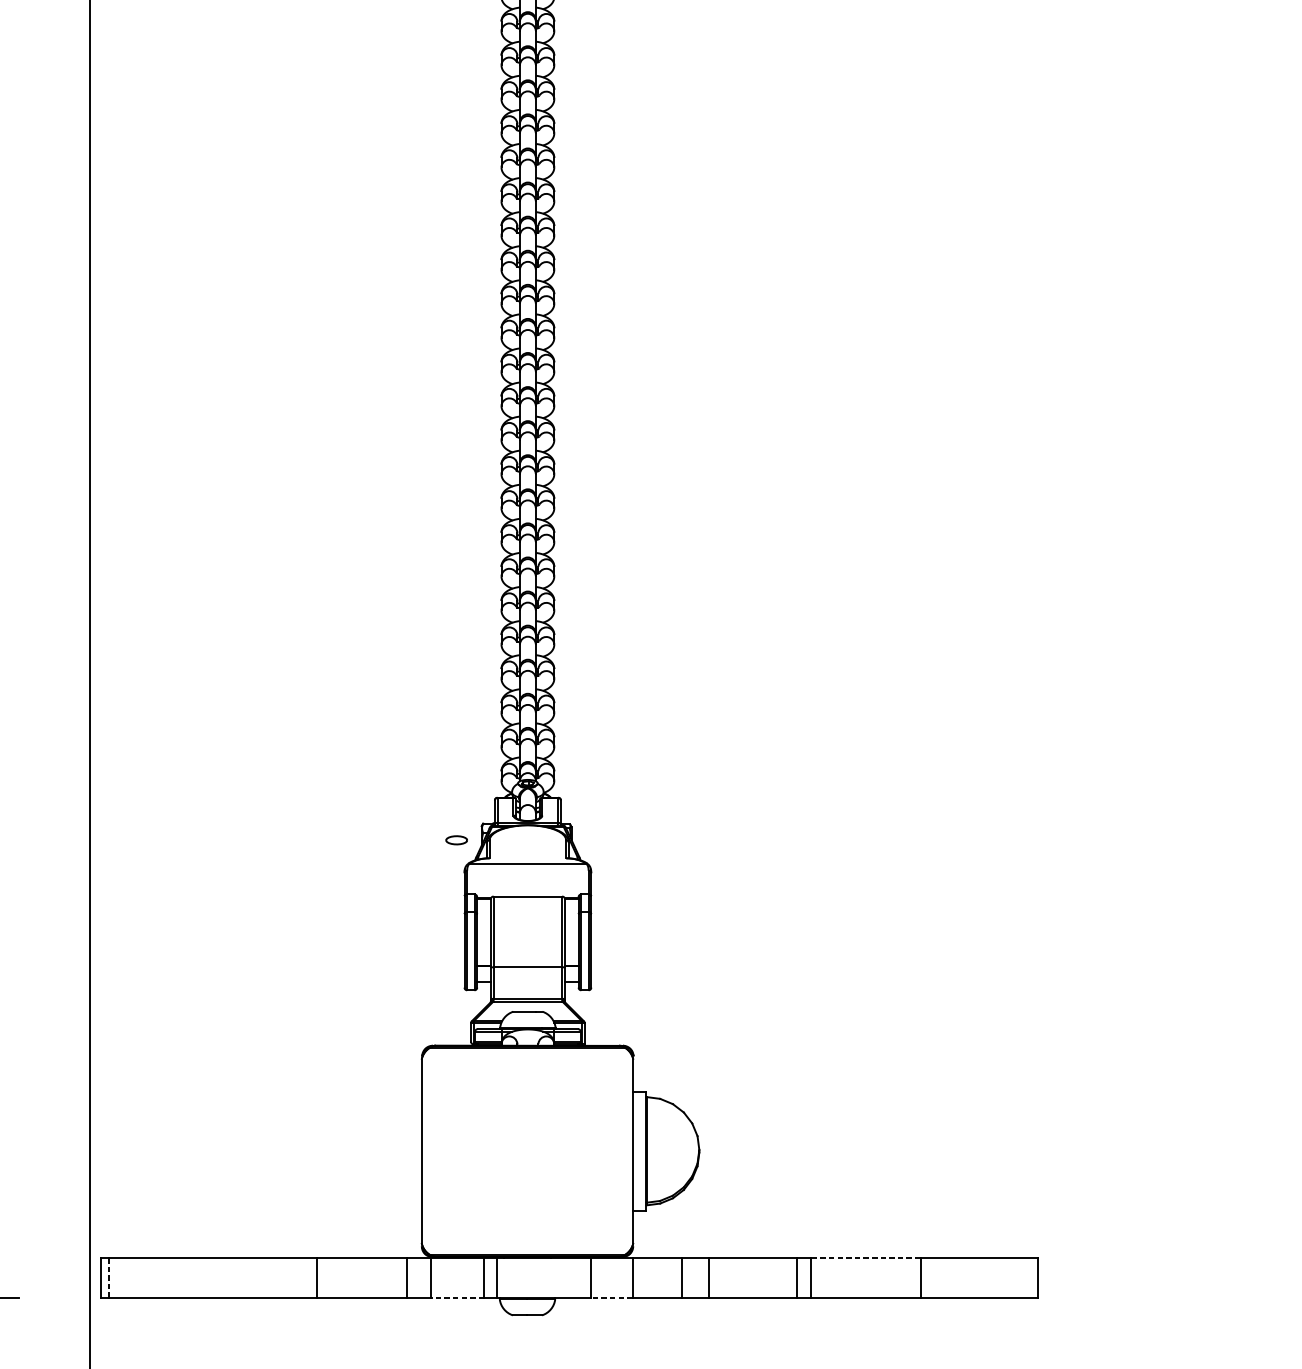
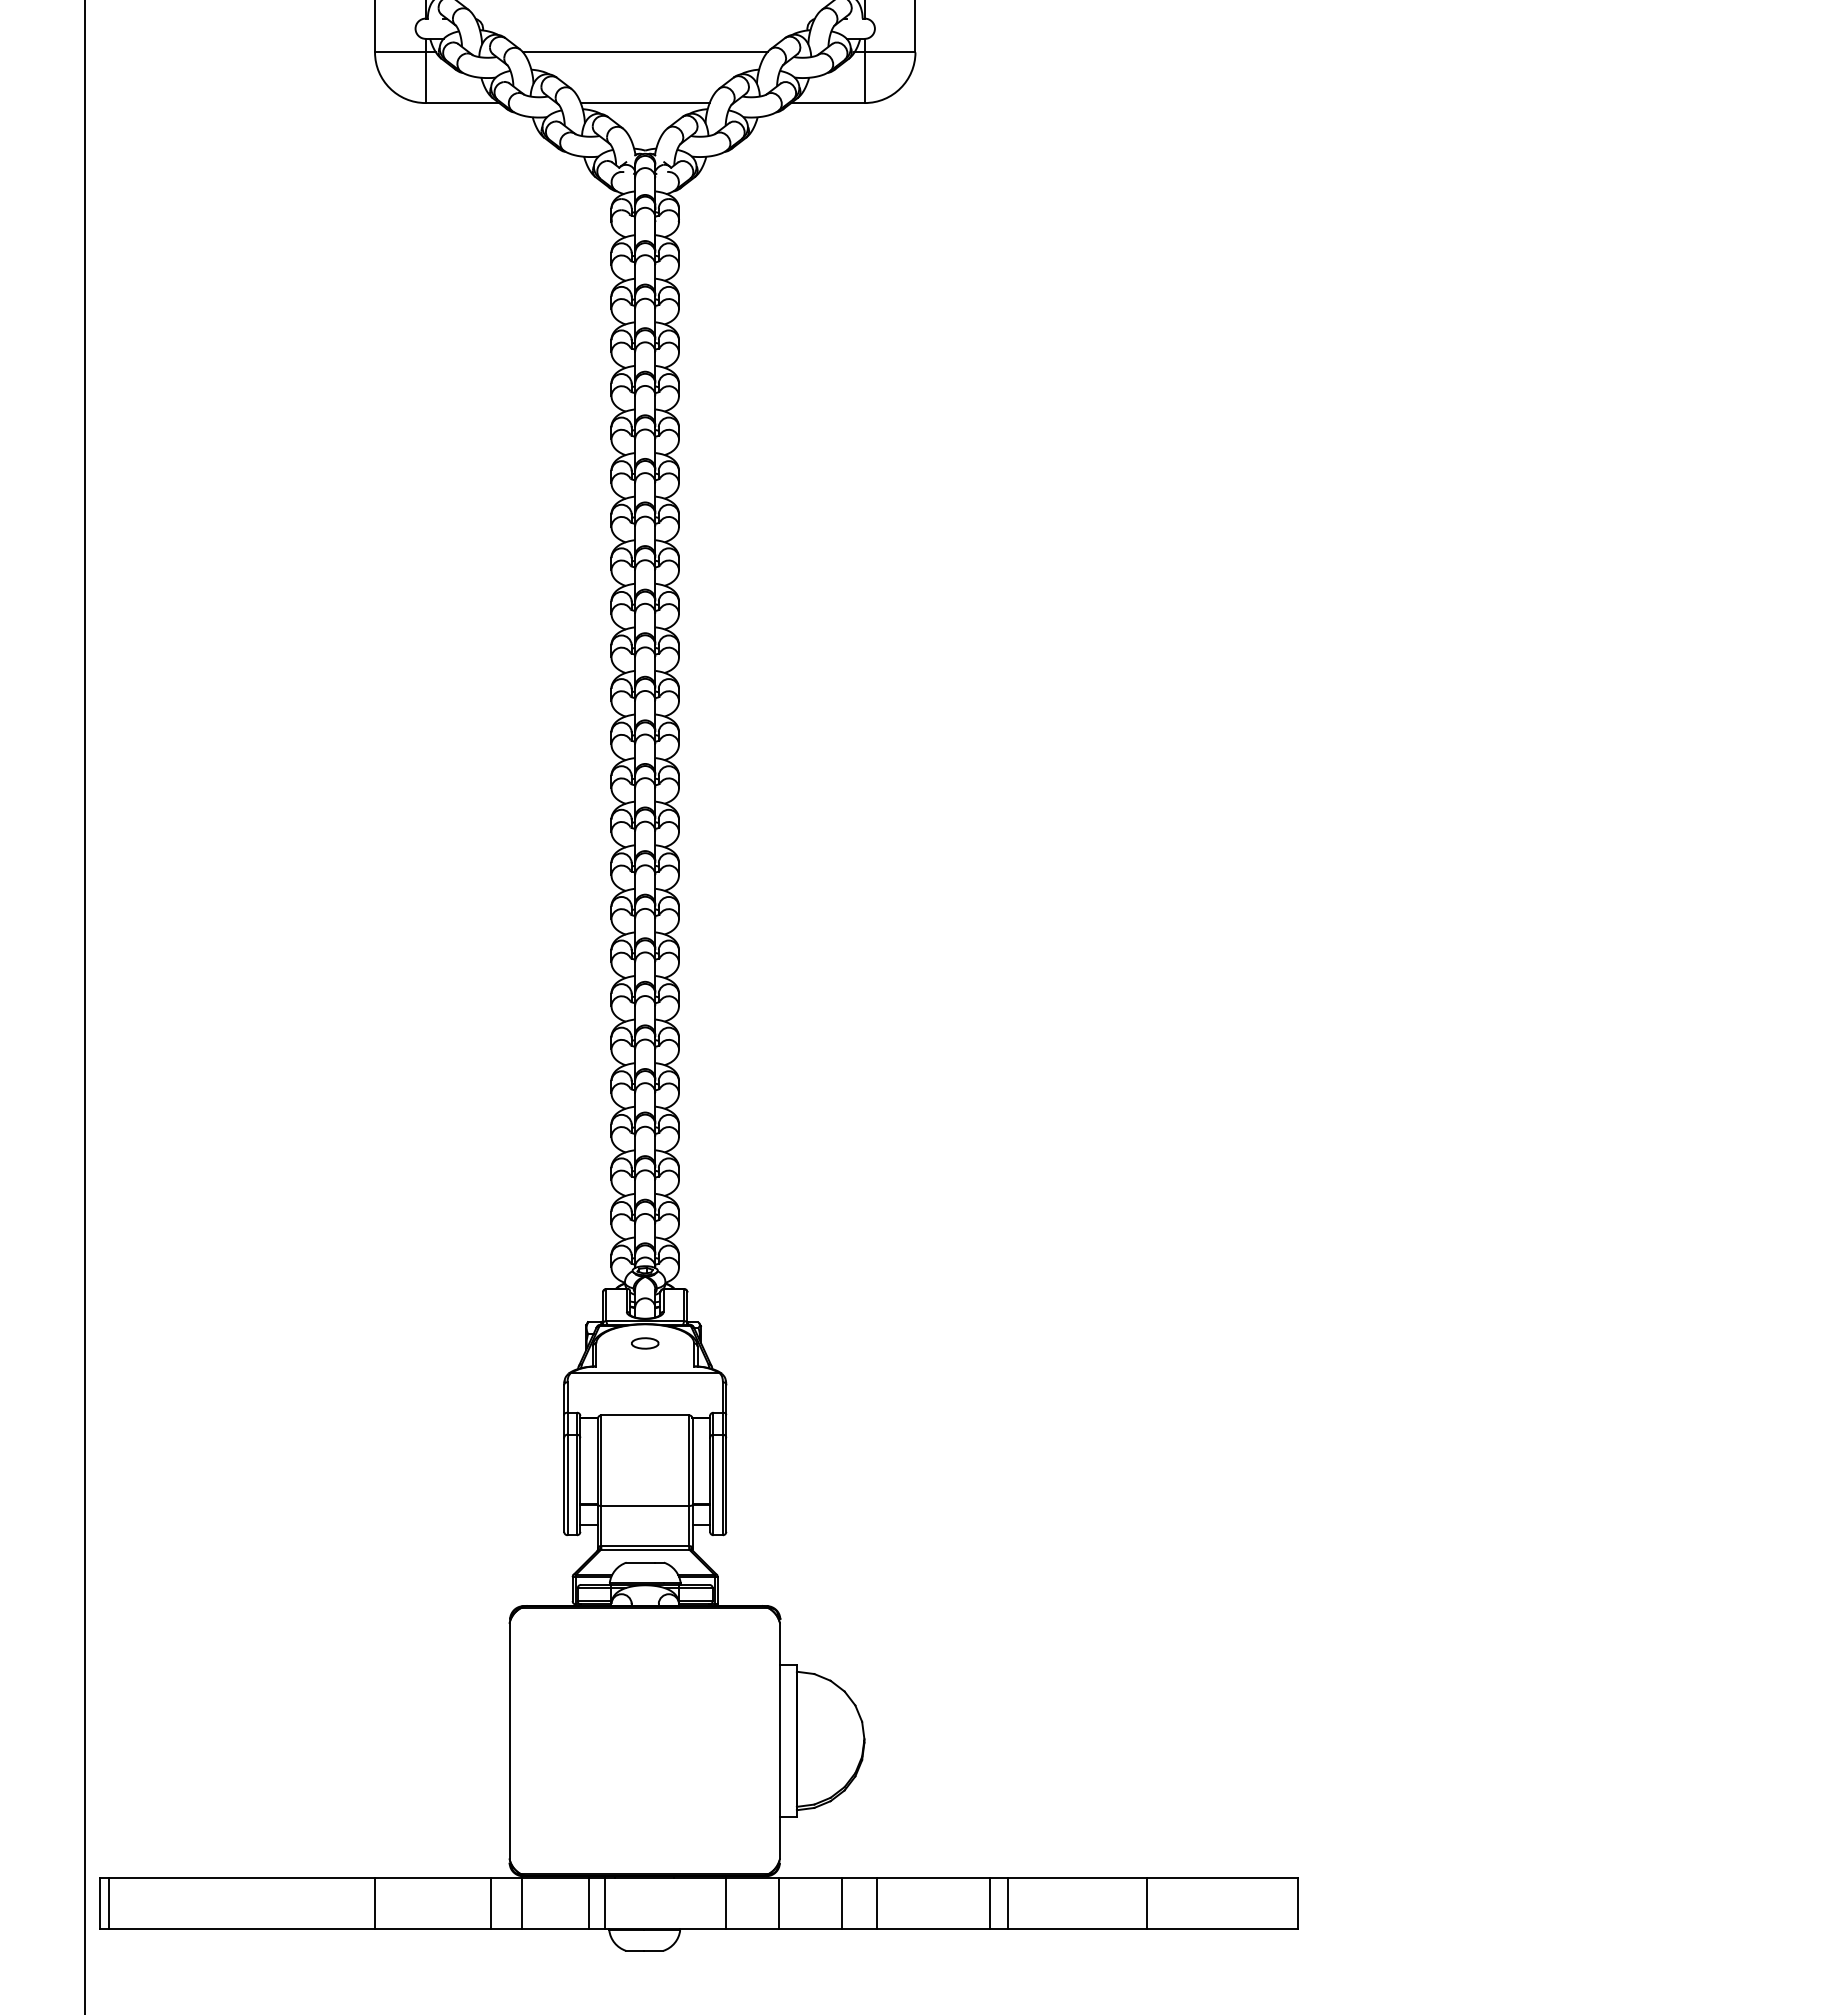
part: (456, 840) -> (645, 1343), moved
line: (865, 1257) -> (1077, 1877), dashed -> solid
line: (108, 1277) -> (109, 1902), dashed -> solid
line: (457, 1297) -> (555, 1928), dashed -> solid
line: (611, 1297) -> (752, 1928), dashed -> solid

